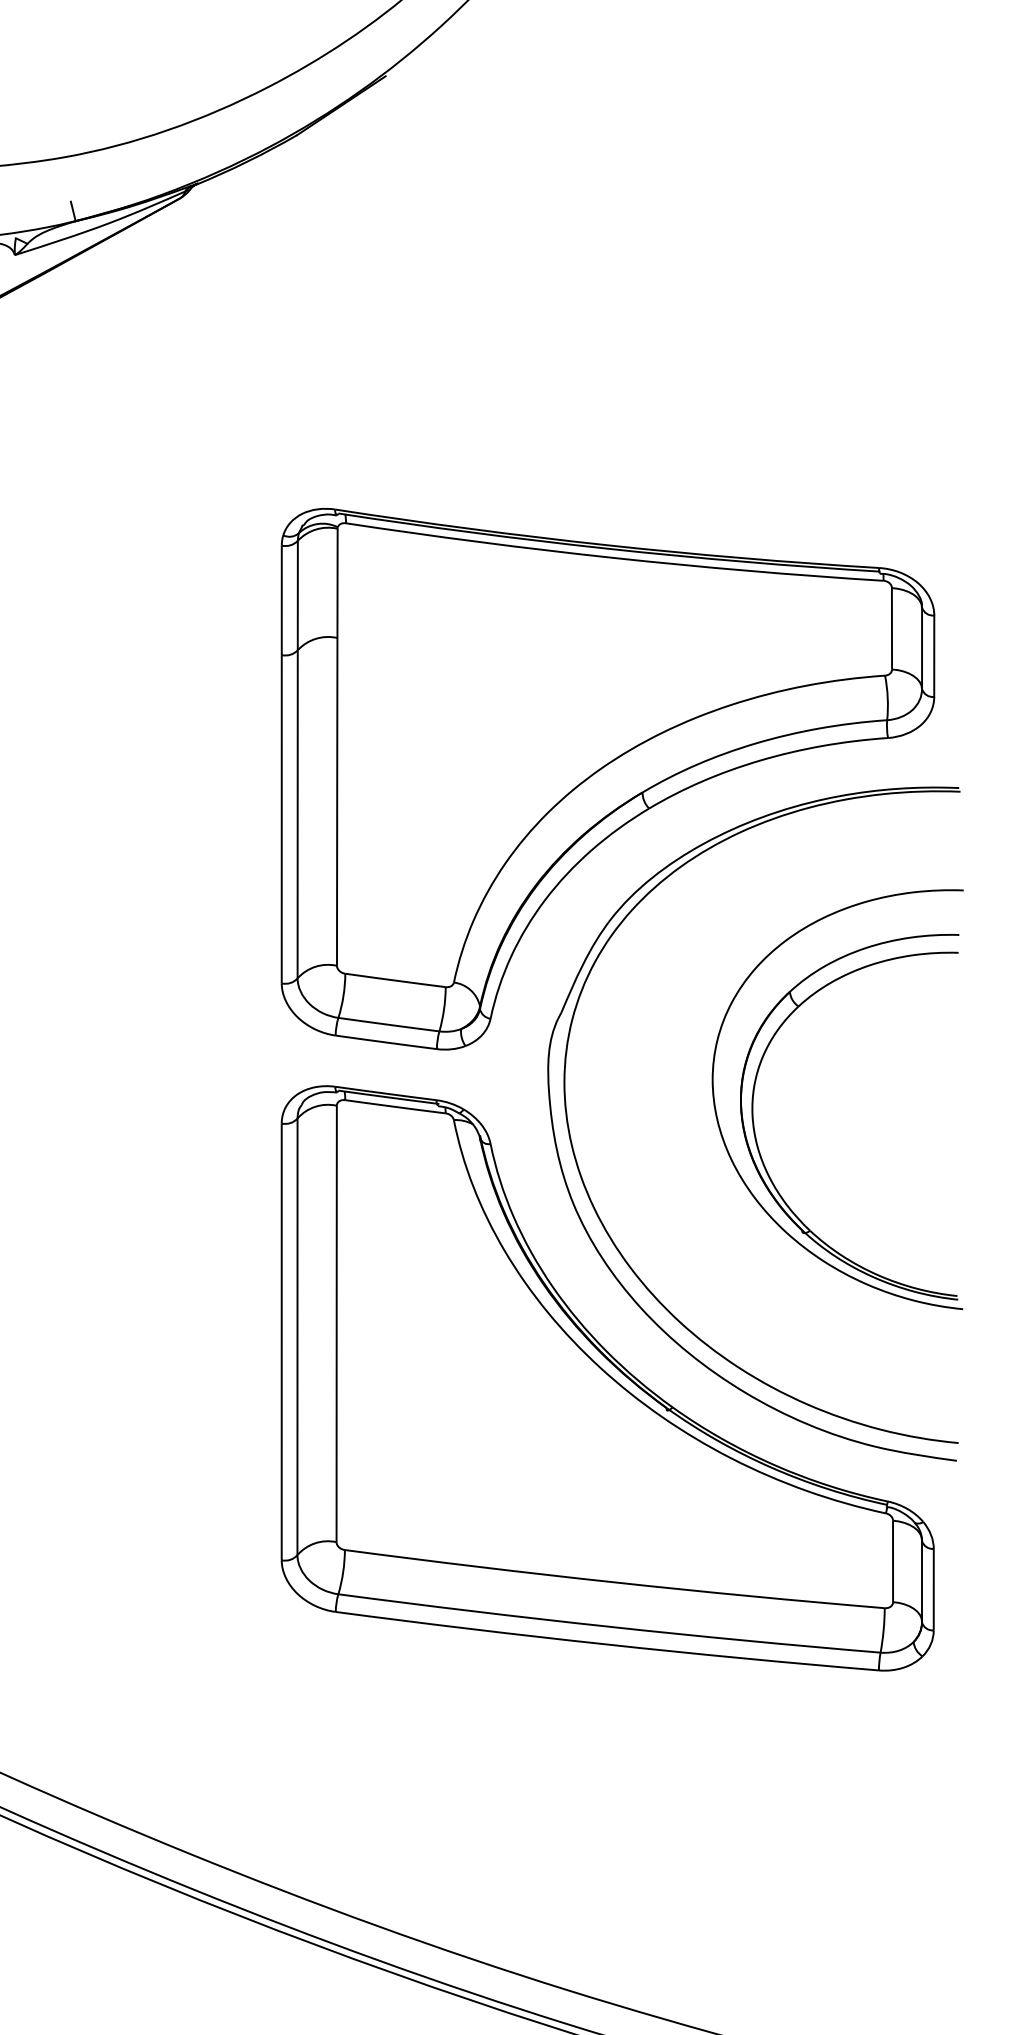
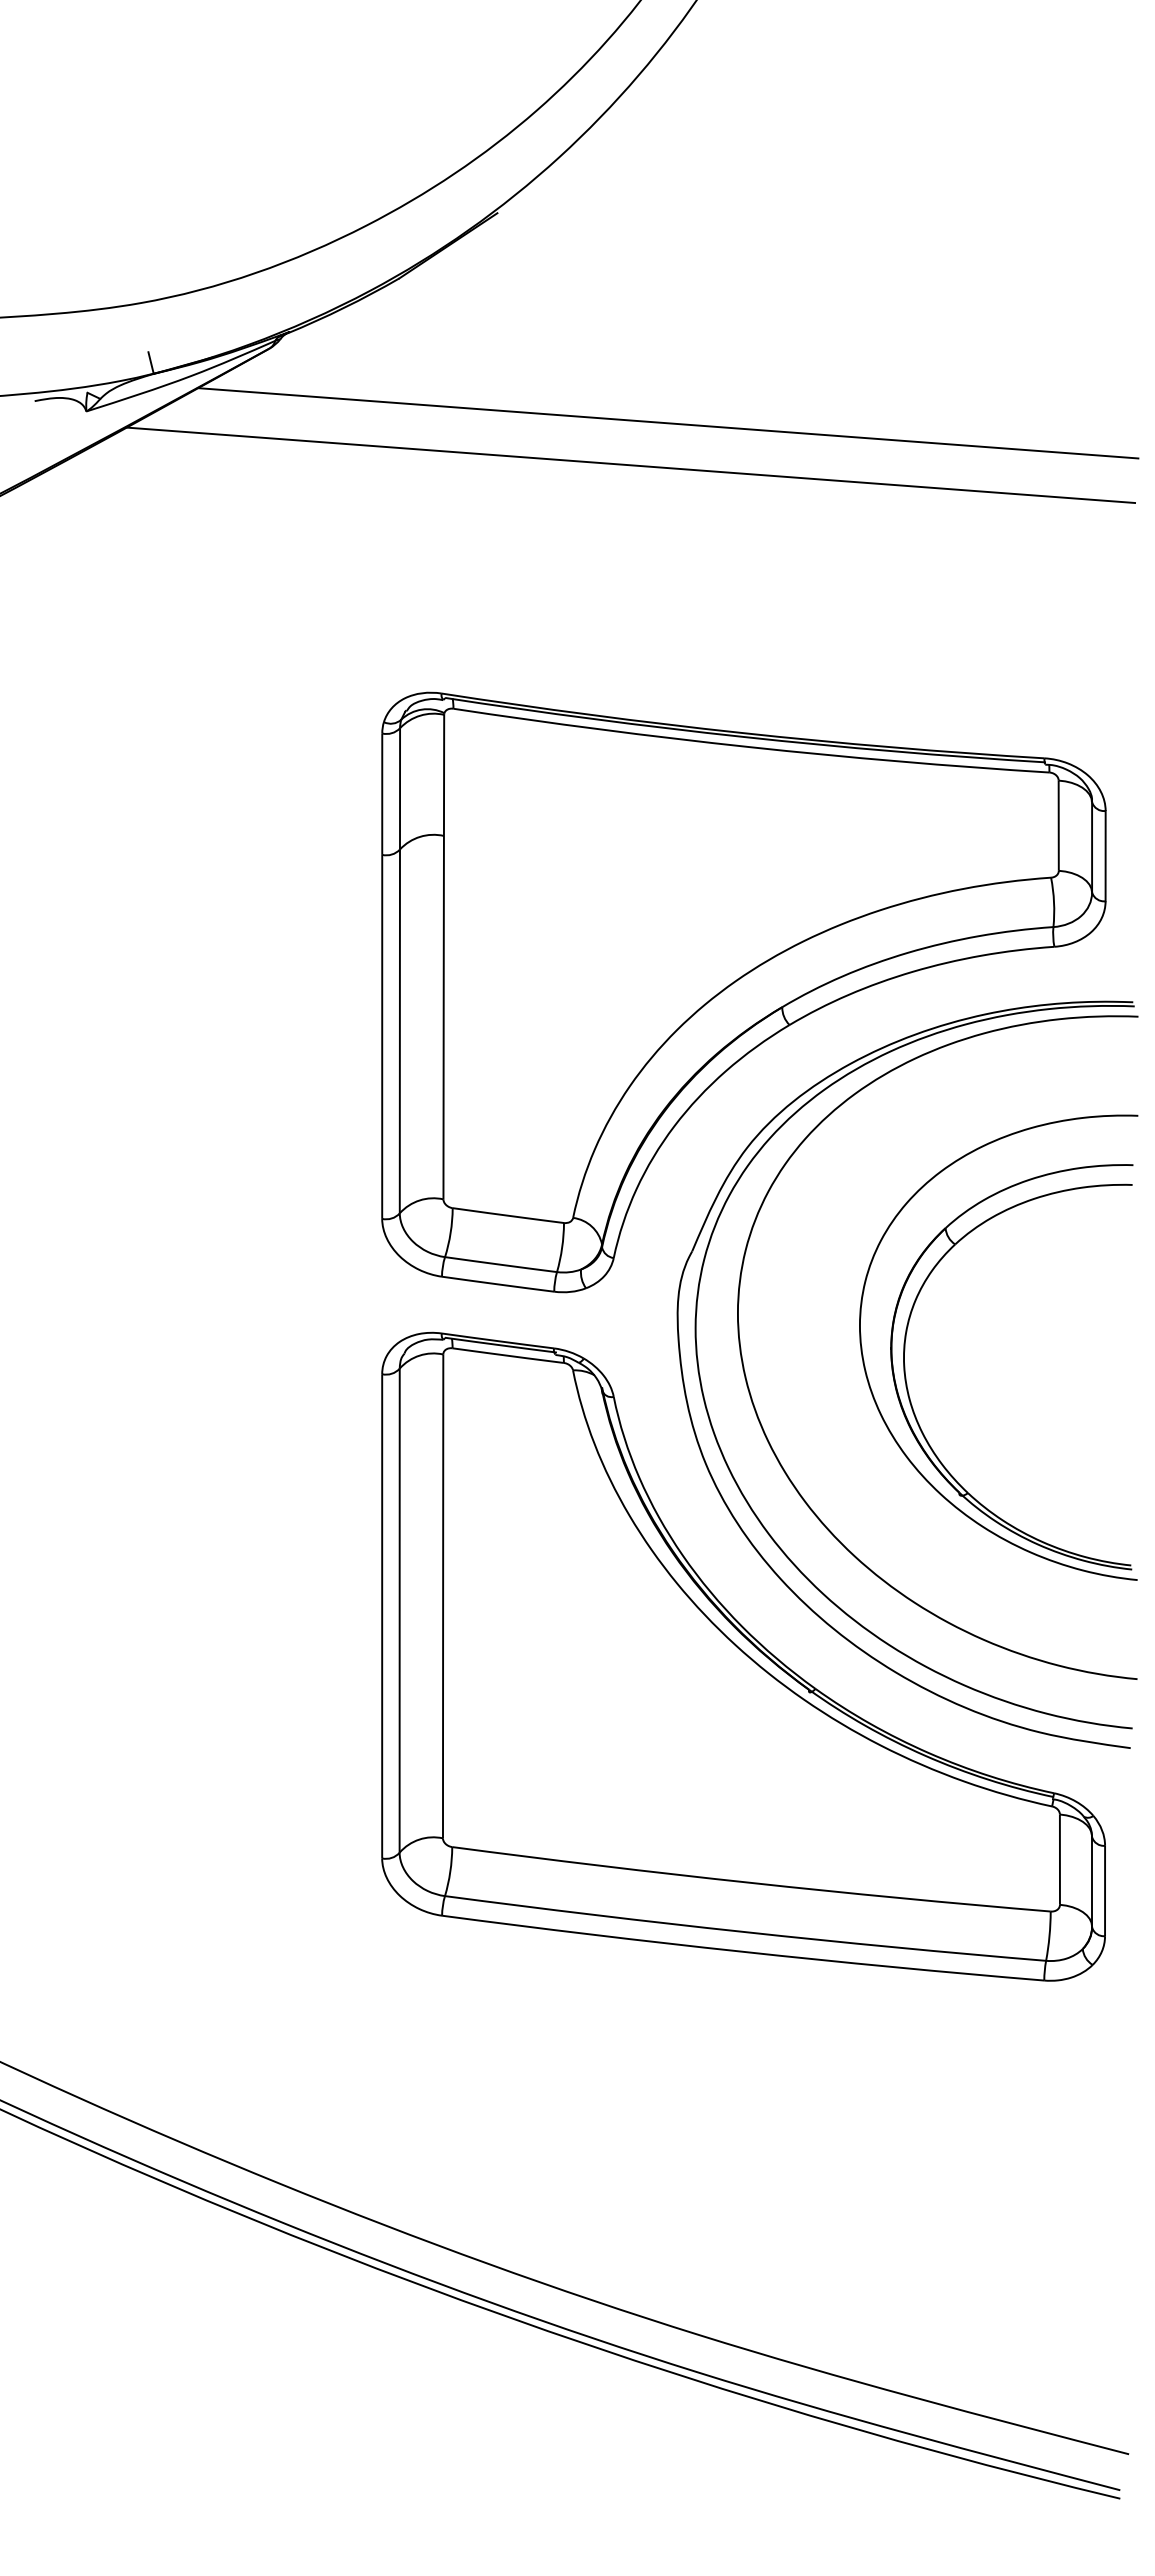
line: (539, 265) -> (667, 423), added
line: (505, 303) -> (630, 465), added
curve: (620, 1158) -> (757, 1412), added

